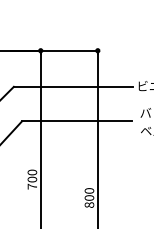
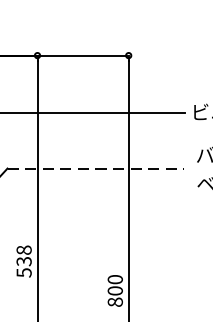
line: (77, 121) -> (96, 168), solid -> dashed
text: (32, 179) -> (24, 261), 700 -> 538

